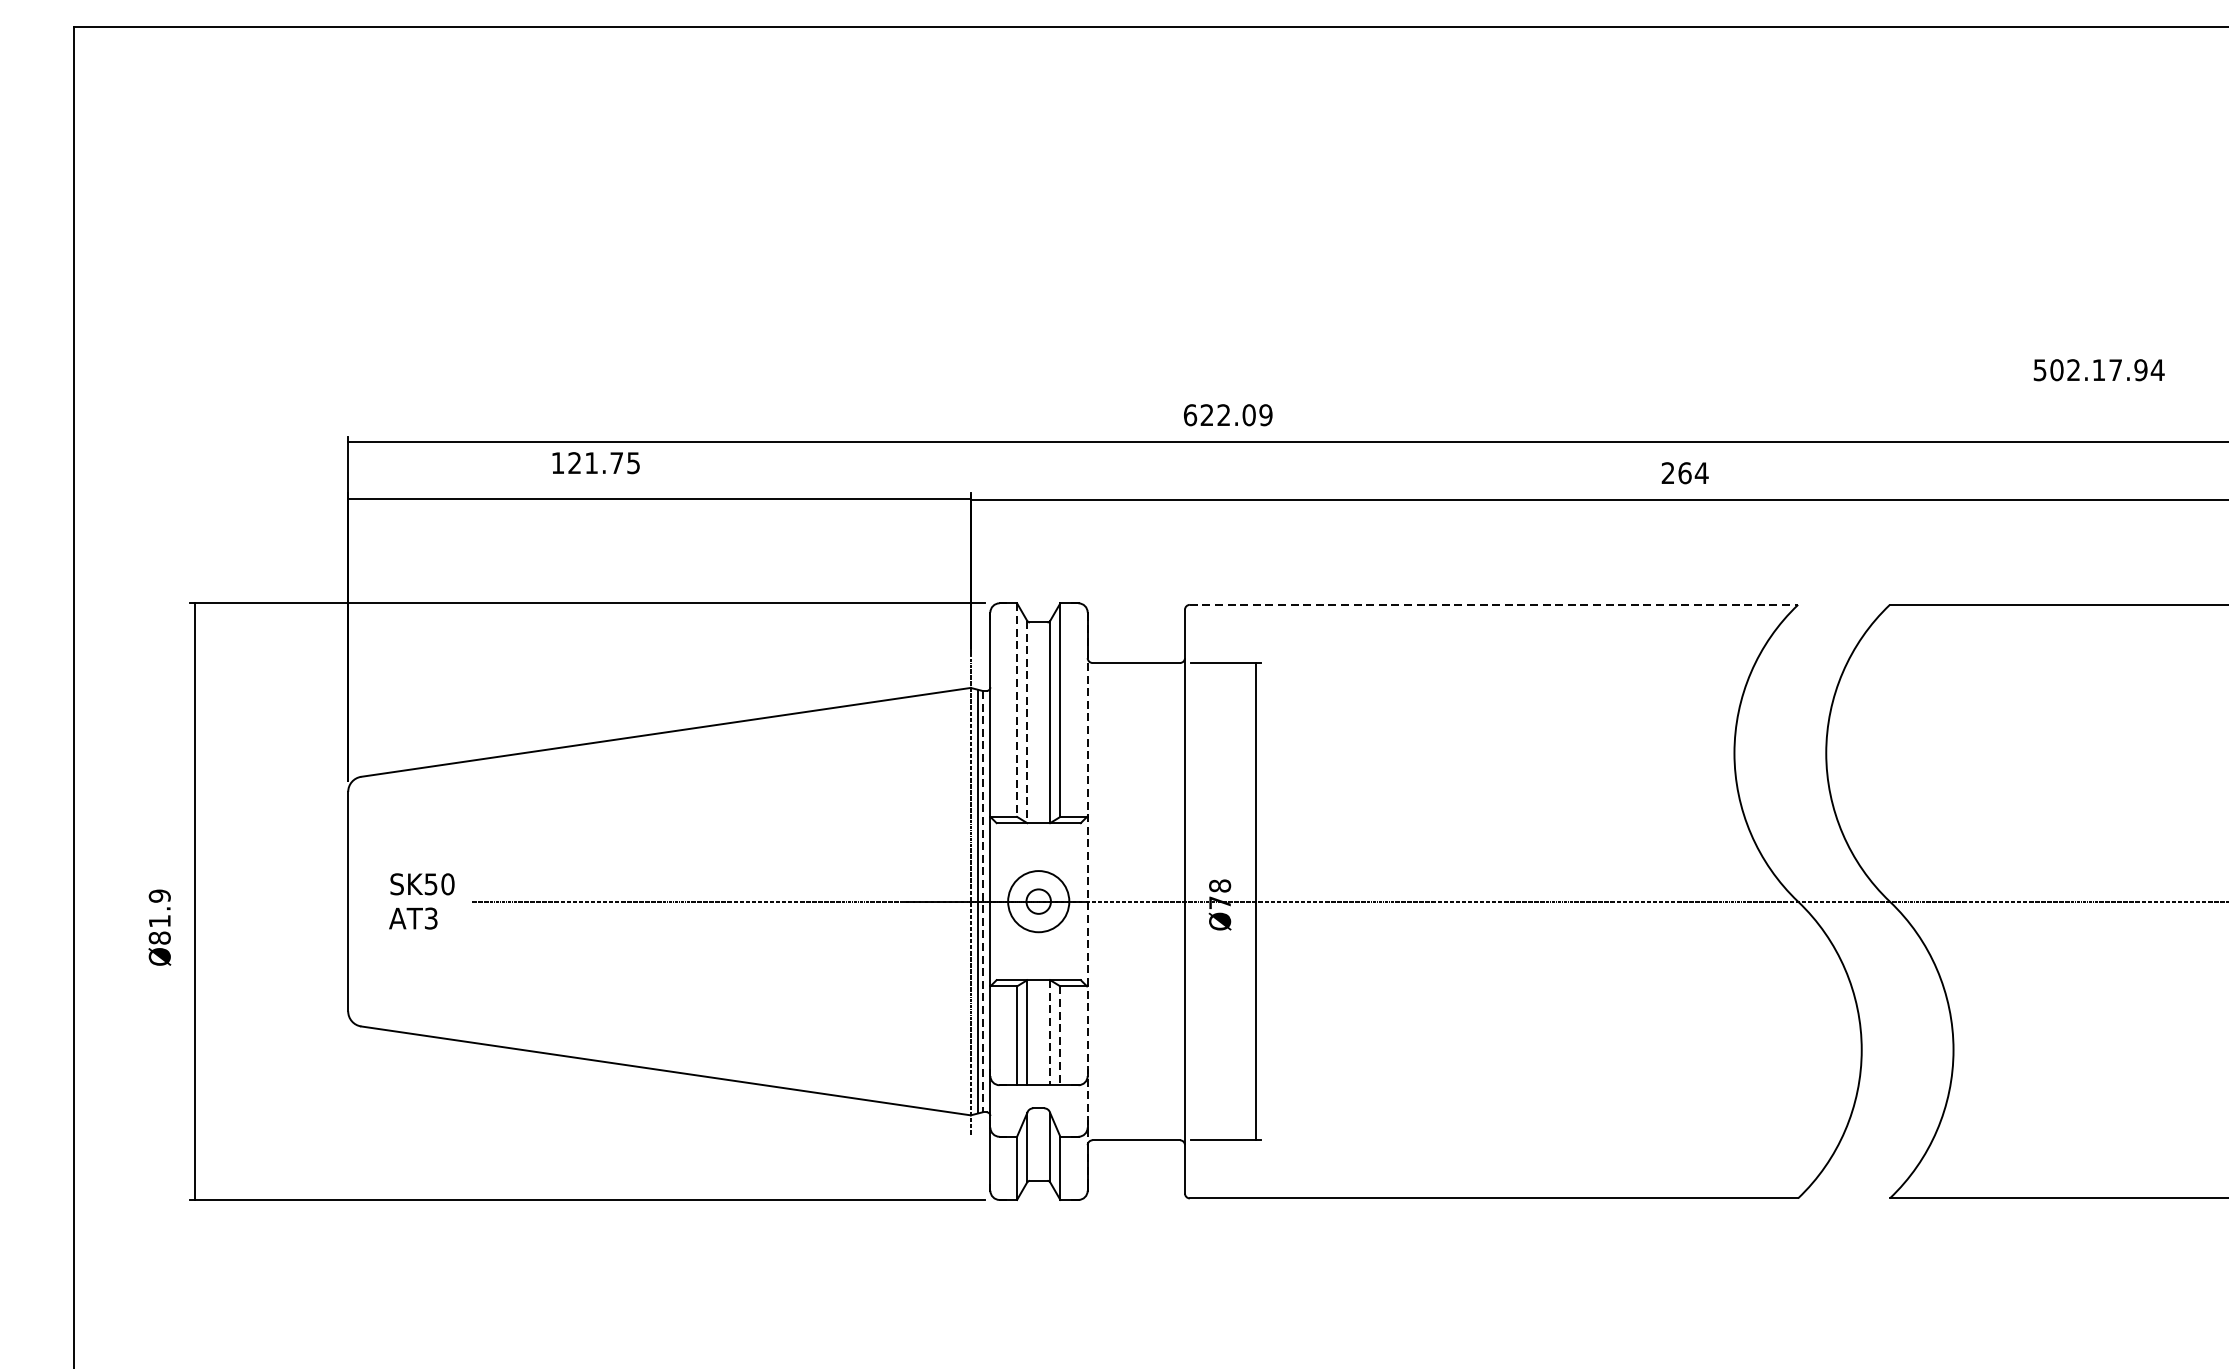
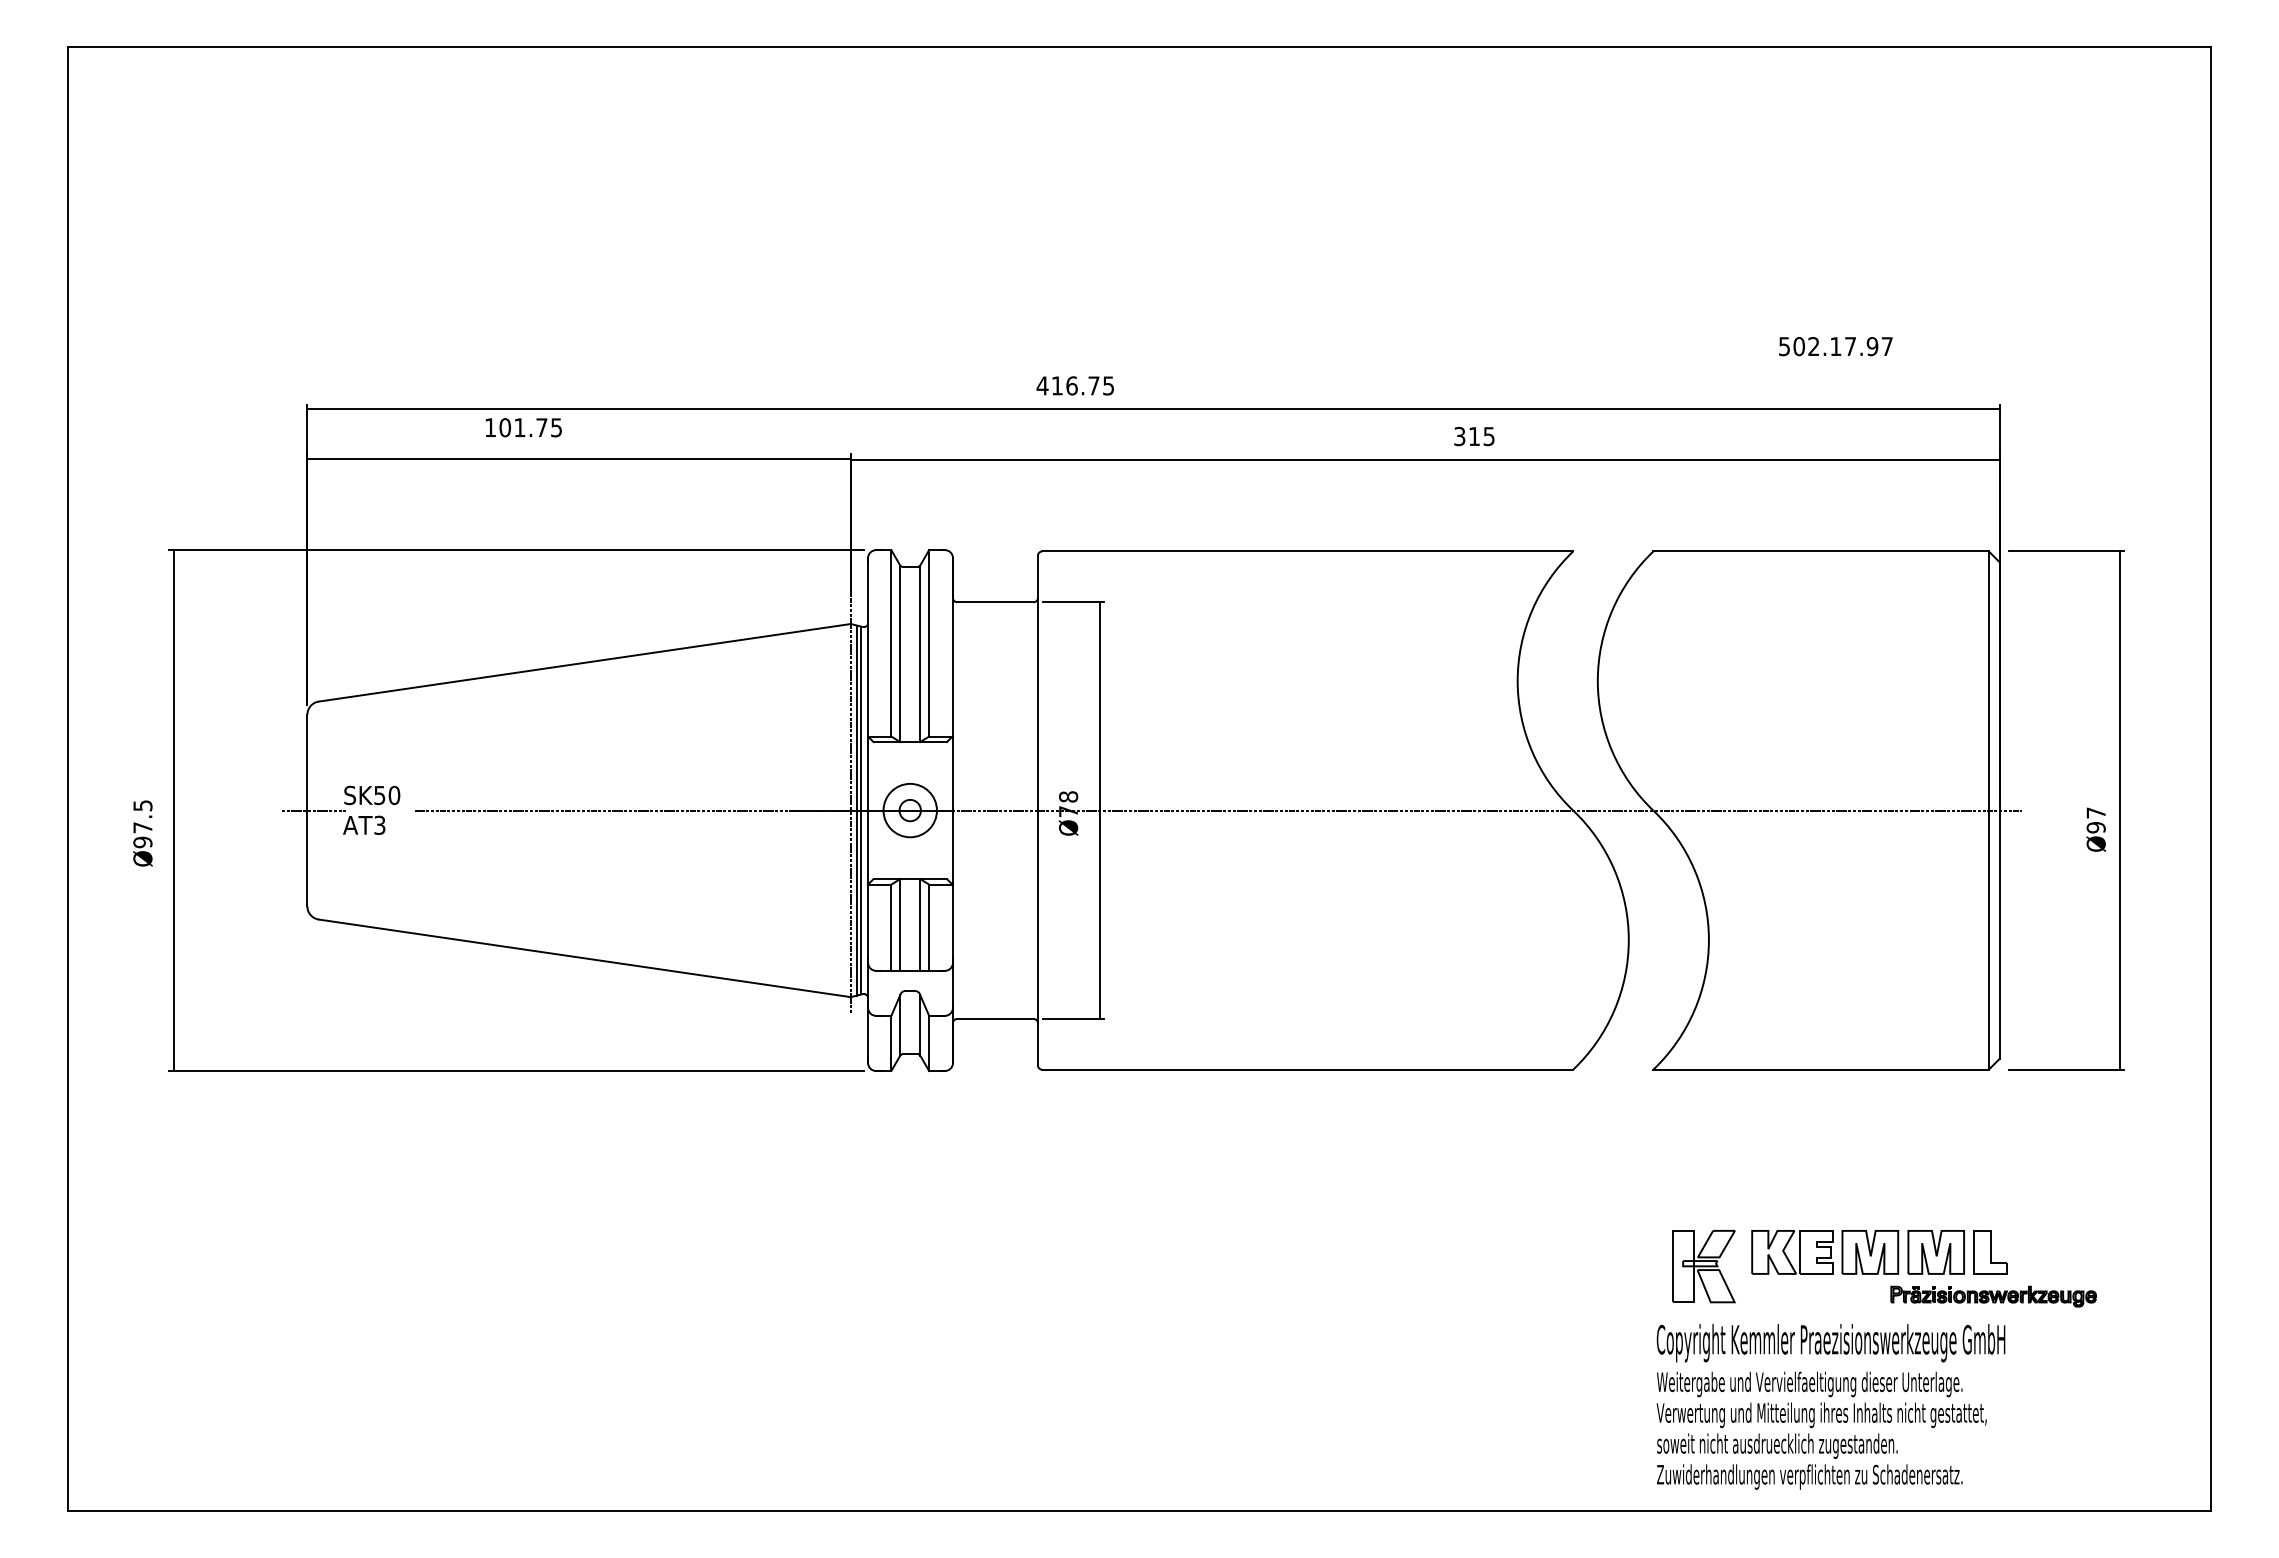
text: (2158, 370) -> (1887, 346), 502.17.94 -> 502.17.97
text: (1227, 414) -> (1075, 385), 622.09 -> 416.75
text: (575, 462) -> (505, 427), 121.75 -> 101.75
text: (1685, 473) -> (1474, 436), 264 -> 315
line: (1493, 604) -> (1307, 551), dashed -> solid
line: (1017, 710) -> (891, 643), dashed -> solid
line: (1027, 722) -> (900, 654), dashed -> solid
line: (355, 901) -> (313, 810), added
line: (982, 901) -> (861, 810), dashed -> solid
line: (1088, 902) -> (953, 811), dashed -> solid
text: (159, 917) -> (142, 824), Ø81.9 -> Ø97.5
line: (1050, 1032) -> (920, 924), dashed -> solid
line: (1060, 1036) -> (929, 928), dashed -> solid

